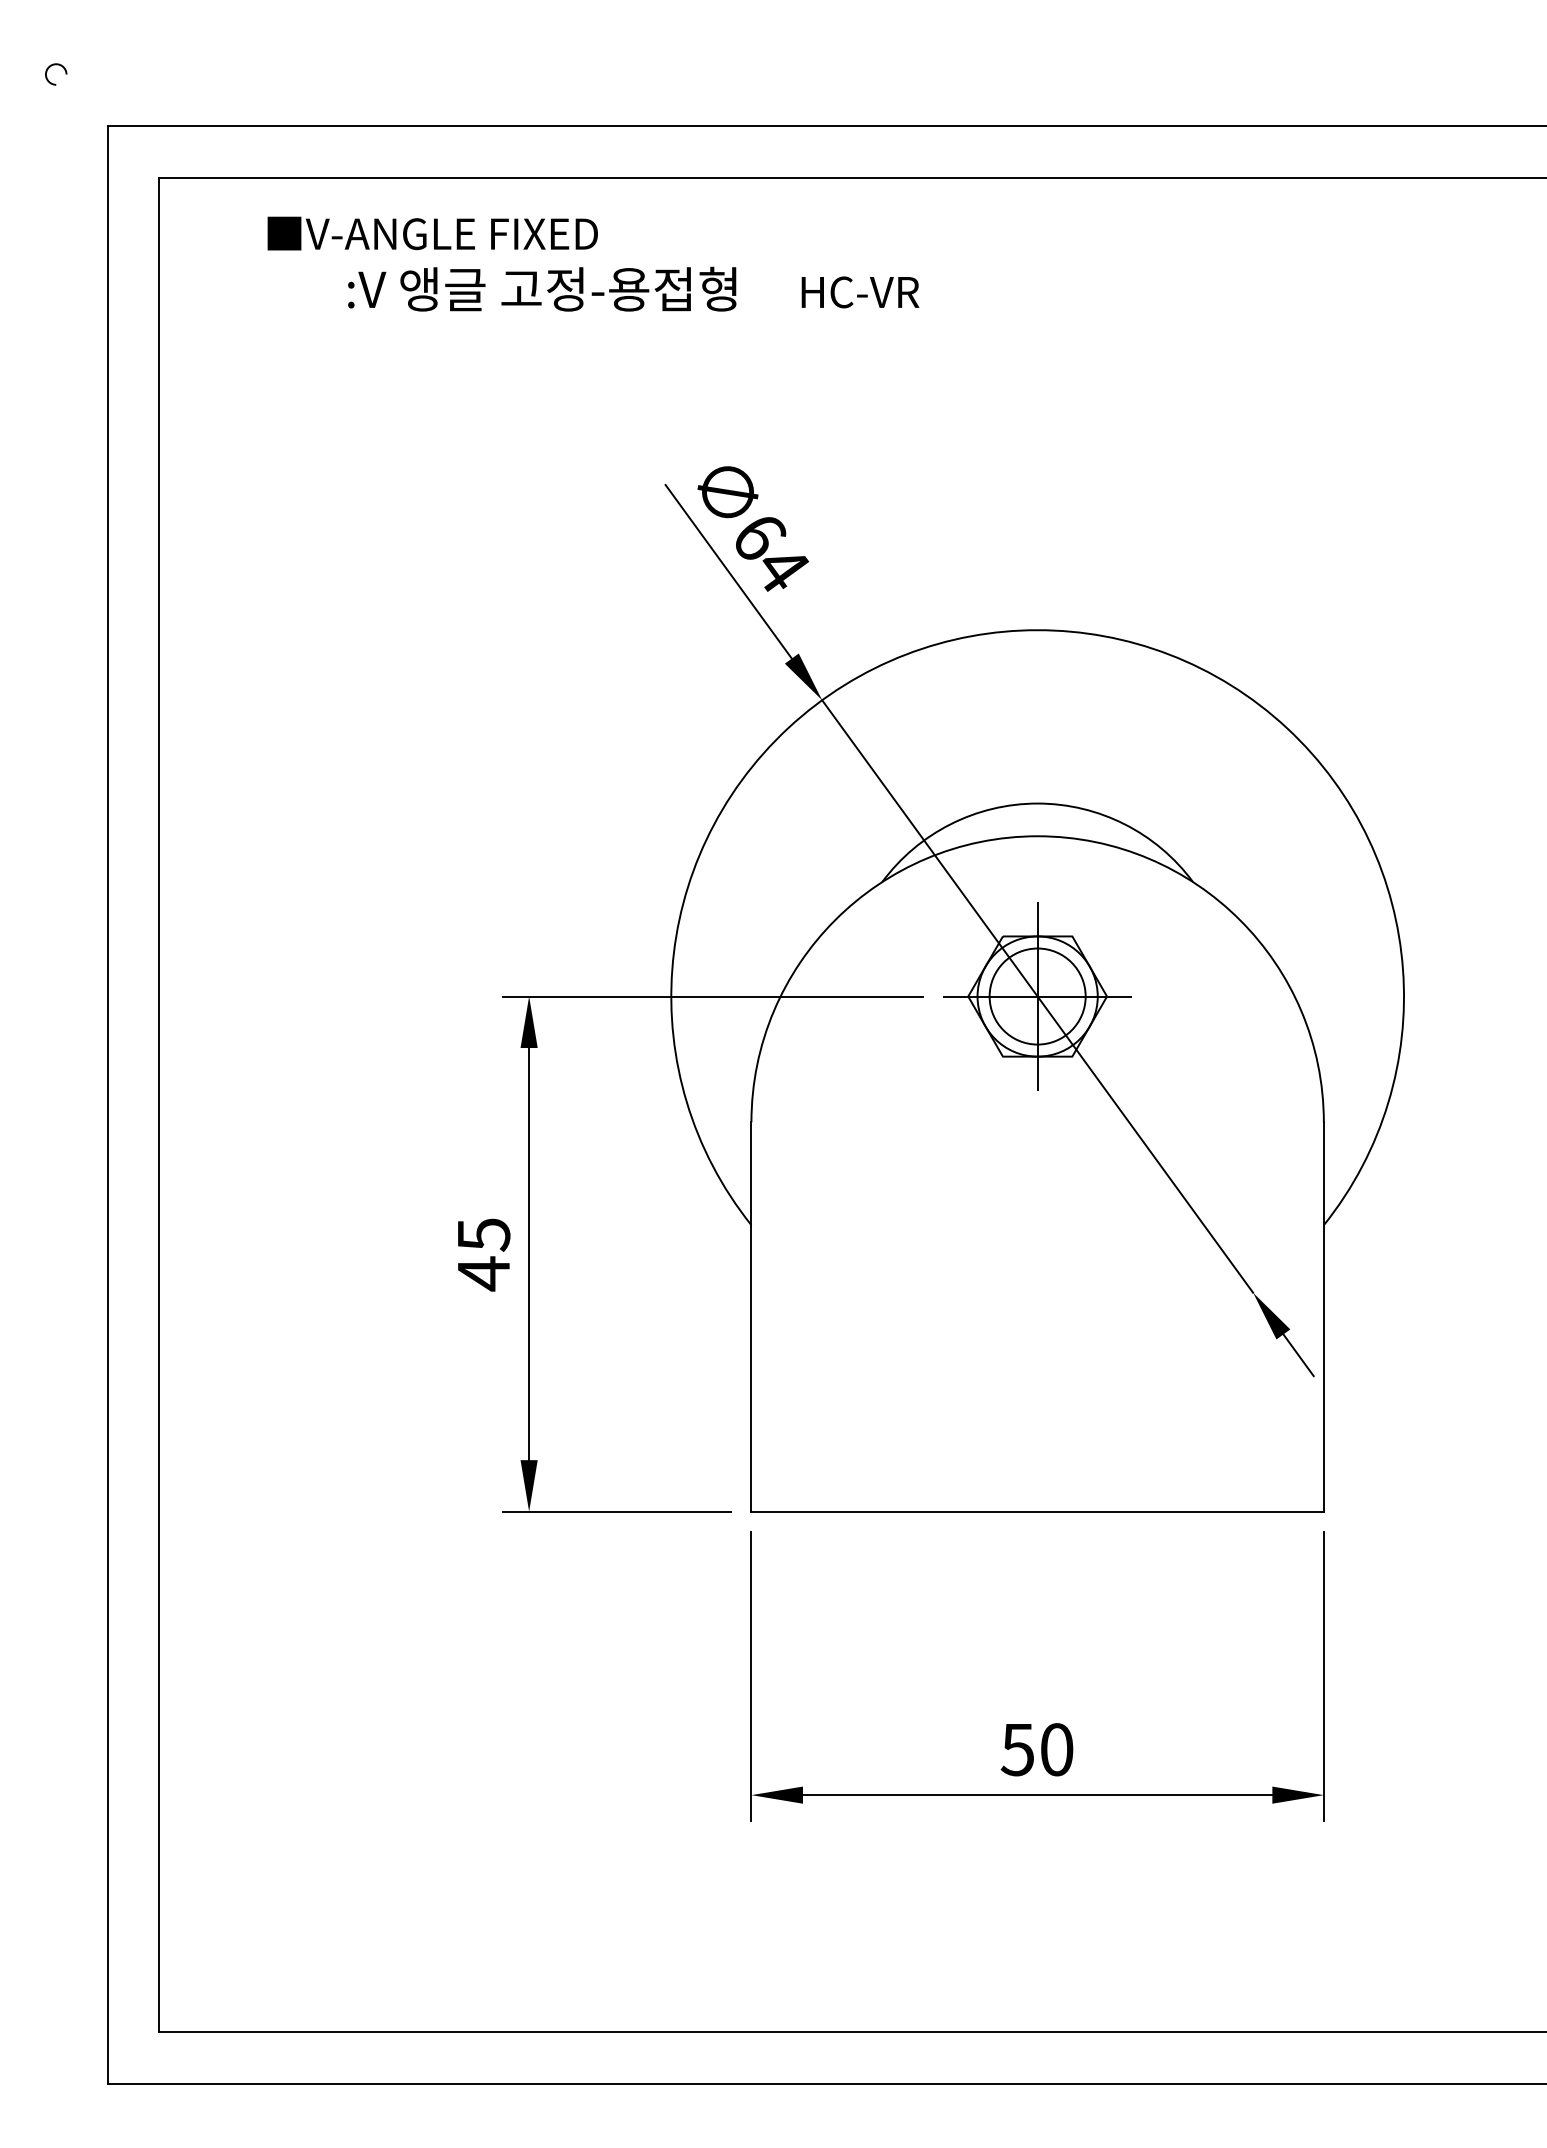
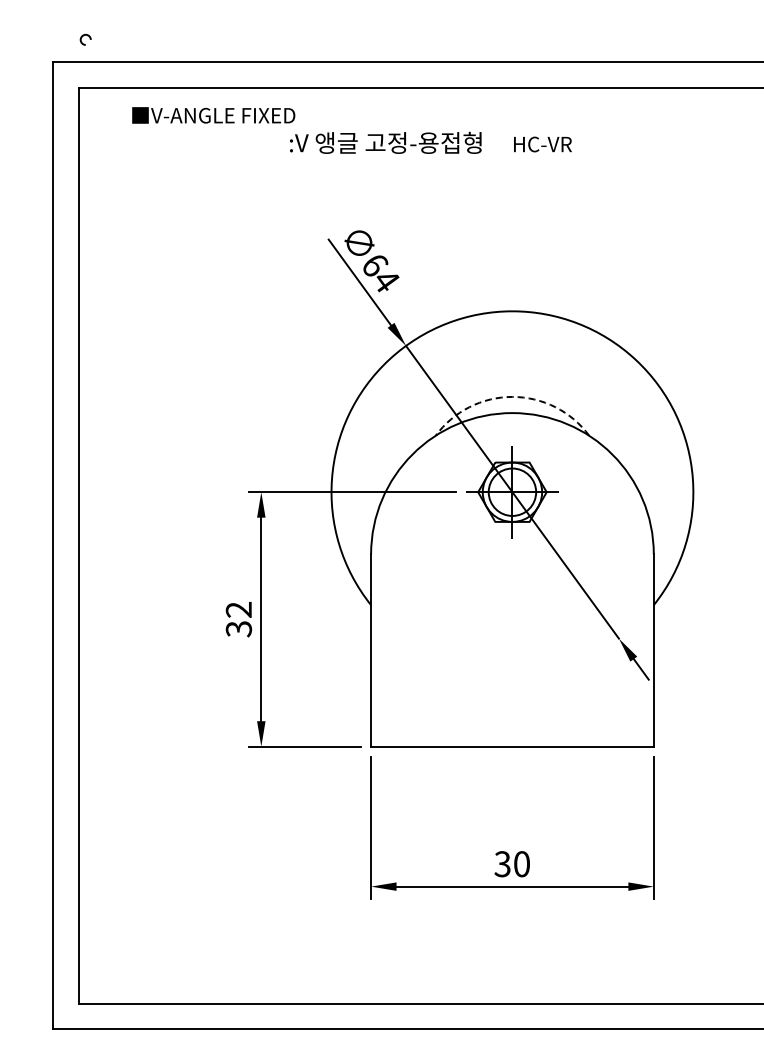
arc: (51, 67) -> (83, 36), moved
text: (632, 288) -> (430, 142), moved
arc: (1037, 802) -> (512, 396), solid -> dashed
text: (482, 1254) -> (238, 619), 45 -> 32
text: (1017, 1748) -> (502, 863), 50 -> 30

